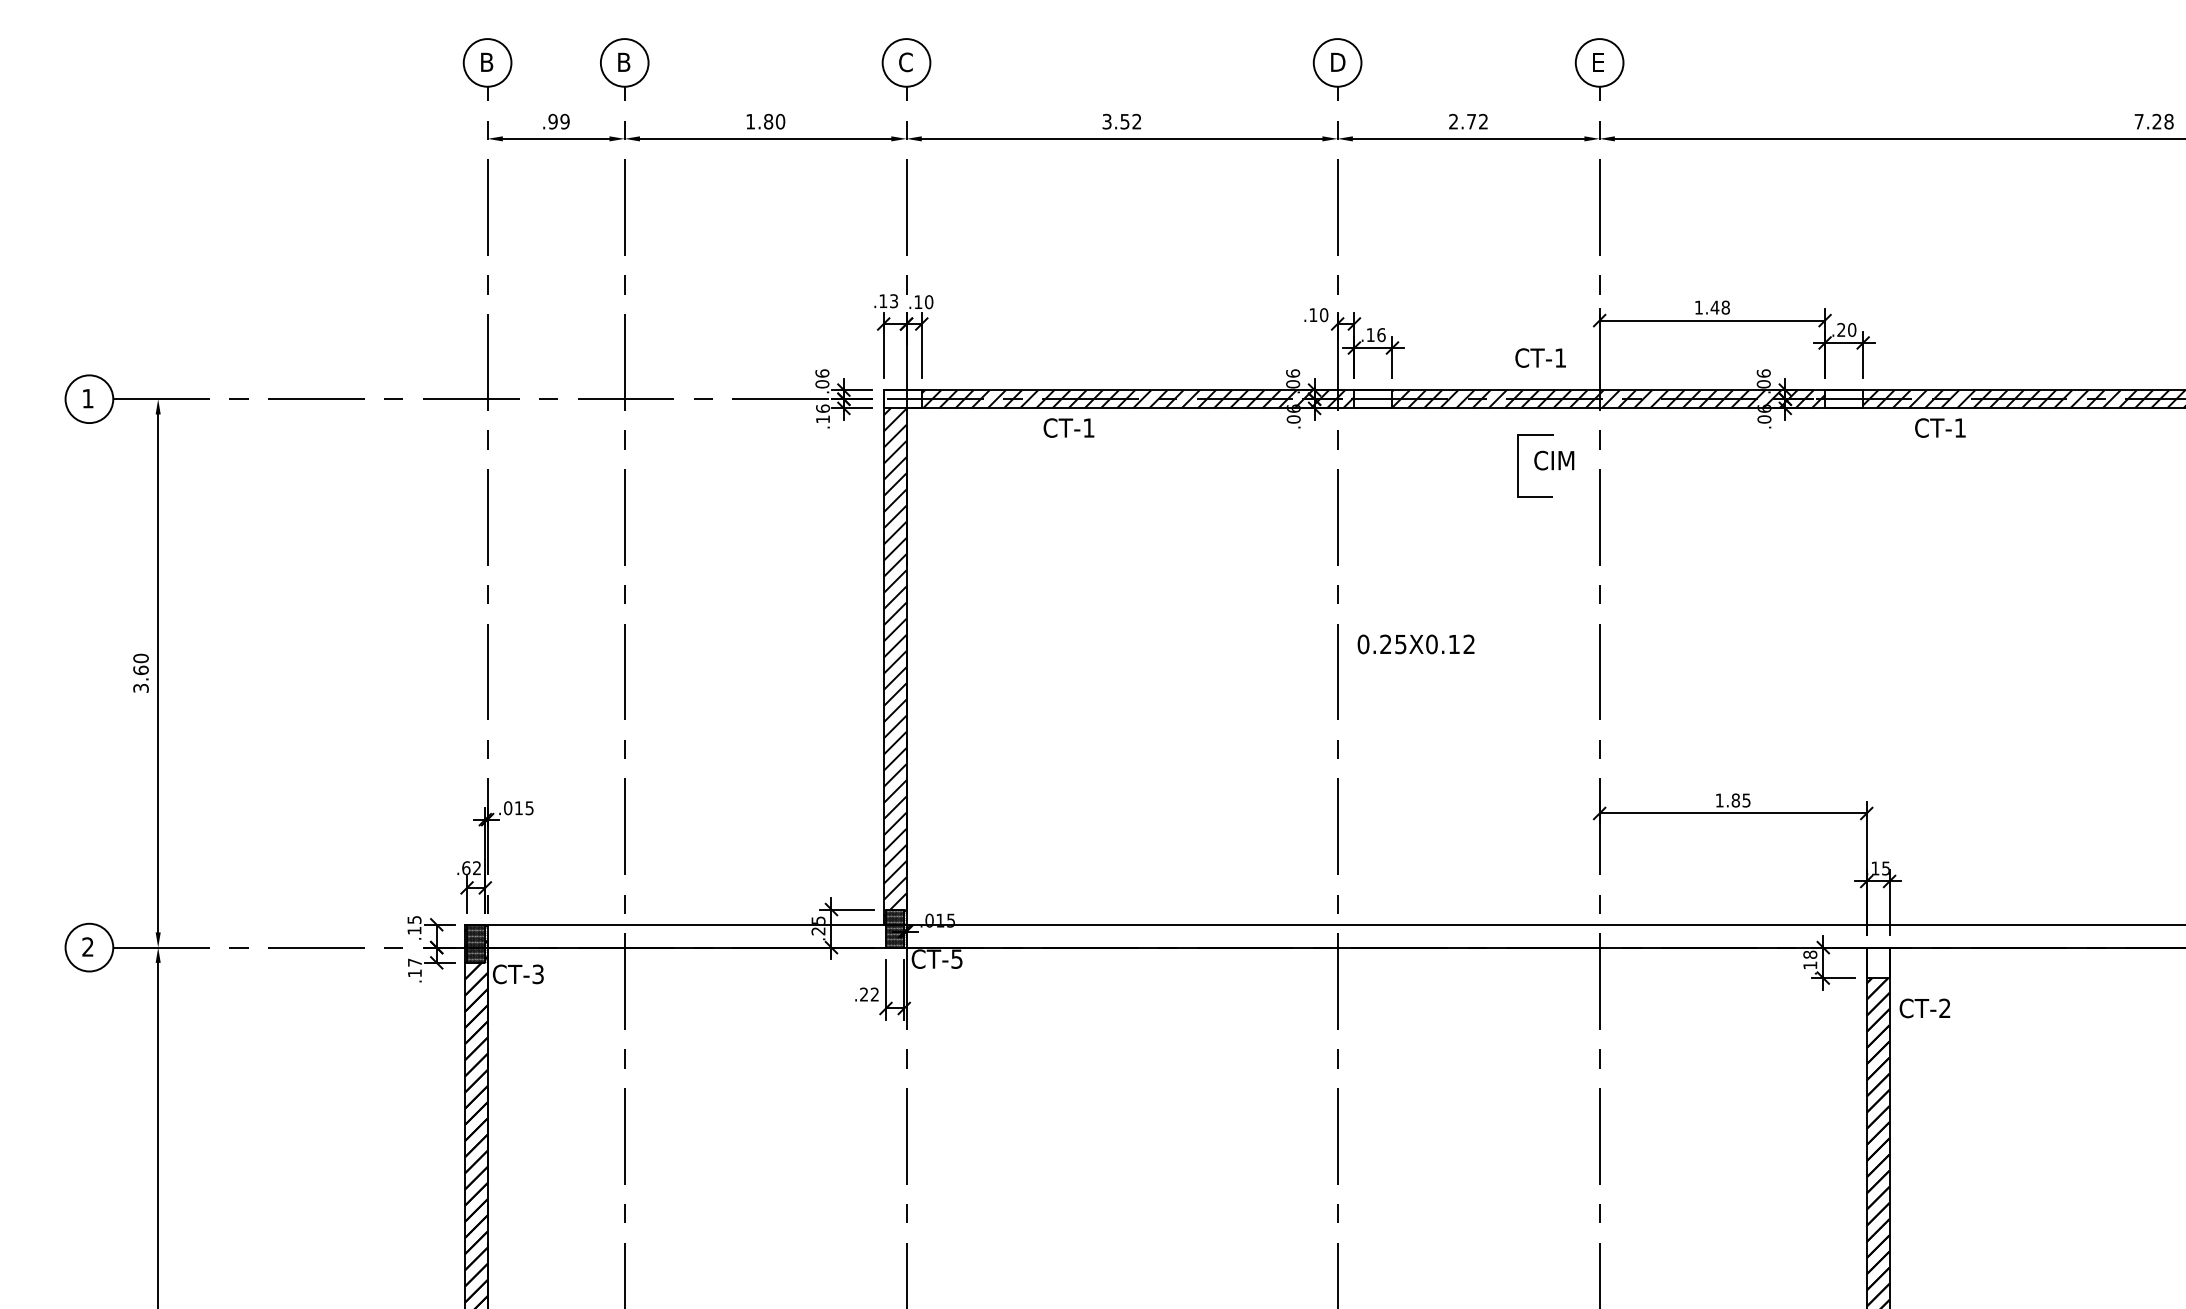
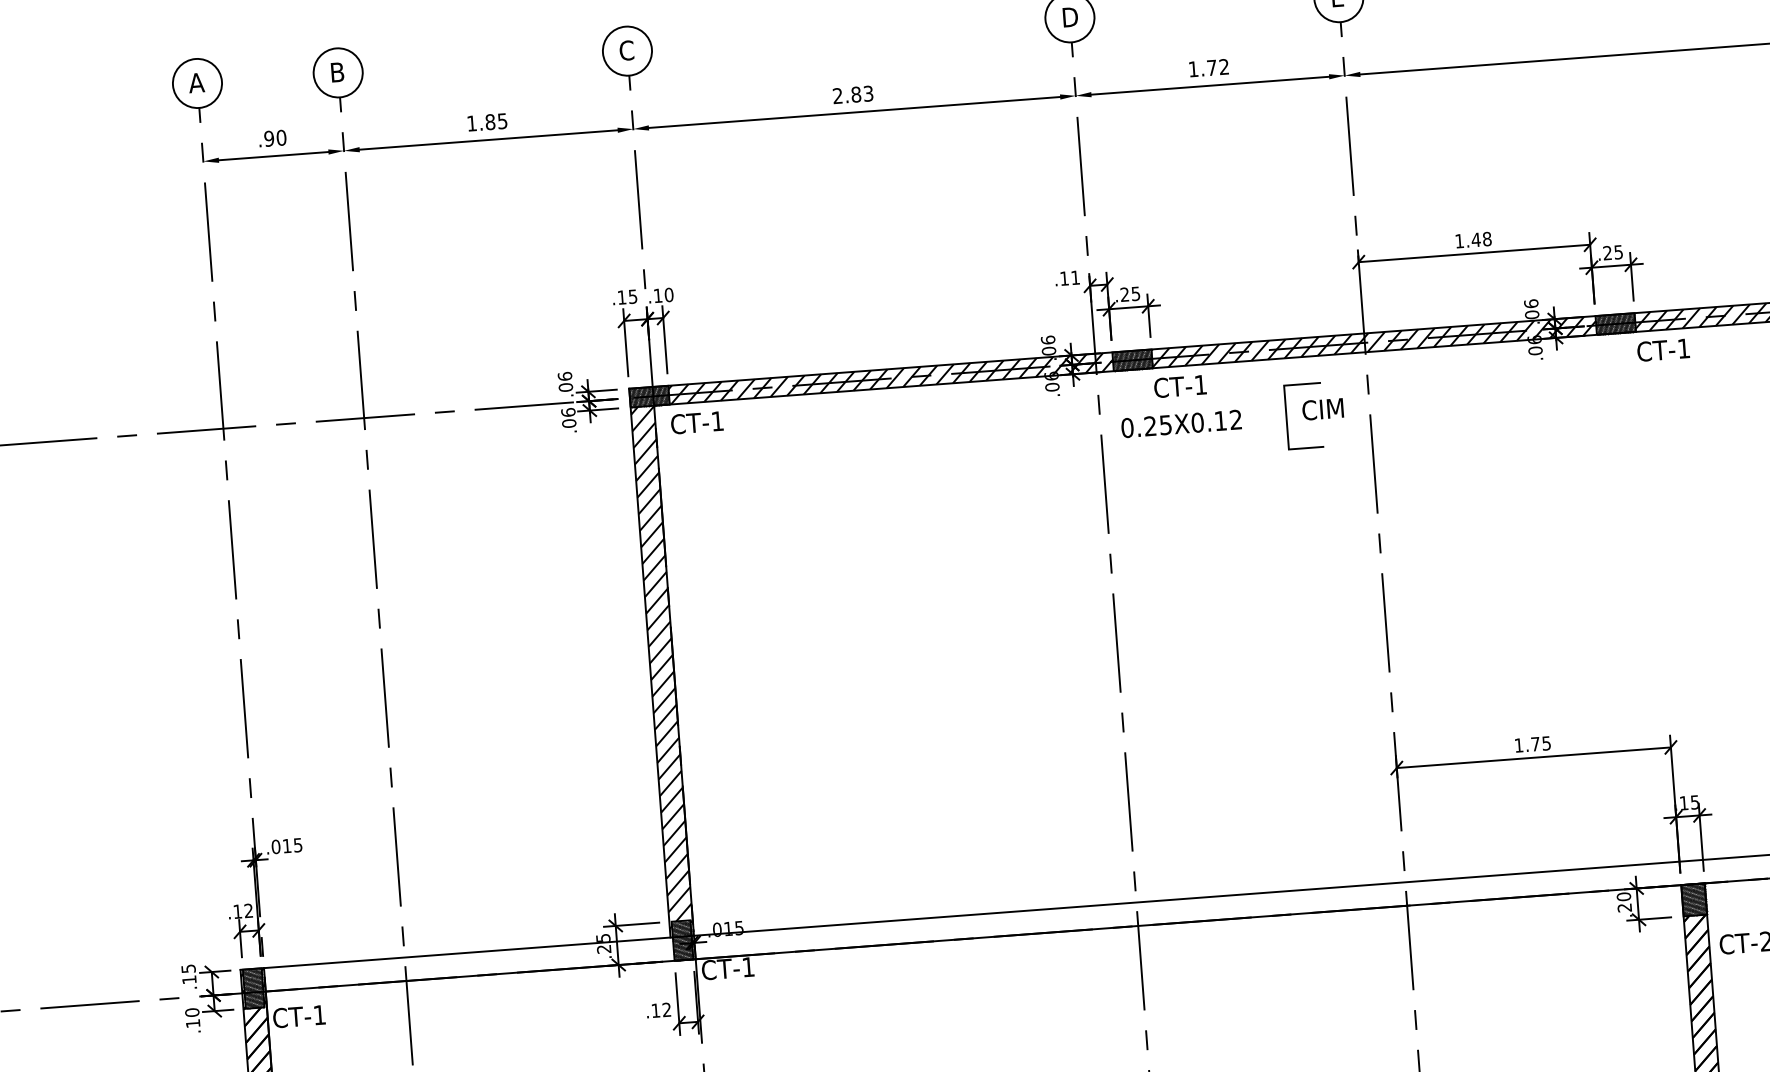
text: (486, 61) -> (196, 82), B -> A
text: (564, 121) -> (280, 137), .99 -> .90
text: (780, 121) -> (502, 121), 1.80 -> 1.85
text: (1121, 121) -> (852, 94), 3.52 -> 2.83
text: (1453, 121) -> (1193, 69), 2.72 -> 1.72
text: (894, 300) -> (633, 295), .13 -> .15
text: (1324, 315) -> (1075, 278), .10 -> .11
text: (1852, 329) -> (1618, 251), .20 -> .25
text: (1375, 335) -> (1129, 294), .16 -> .25
text: (1540, 357) -> (1180, 385), moved
hatch: (902, 398) -> (649, 395), added
hatch: (1373, 398) -> (1132, 359), added
hatch: (1843, 398) -> (1615, 323), added
text: (823, 419) -> (569, 423), .16 -> .06
text: (1068, 427) -> (696, 422), moved
text: (1940, 427) -> (1663, 349), moved
text: (1415, 644) -> (1180, 424), moved
text: (1735, 800) -> (1535, 744), 1.85 -> 1.75
text: (466, 867) -> (237, 910), .62 -> .12
text: (956, 958) -> (747, 966), CT-5 -> CT-1
text: (1810, 959) -> (1624, 901), .18 -> .20
text: (414, 962) -> (191, 1012), .17 -> .10
hatch: (1877, 962) -> (1693, 899), added
text: (537, 974) -> (319, 1015), CT-3 -> CT-1
text: (863, 994) -> (655, 1010), .22 -> .12

